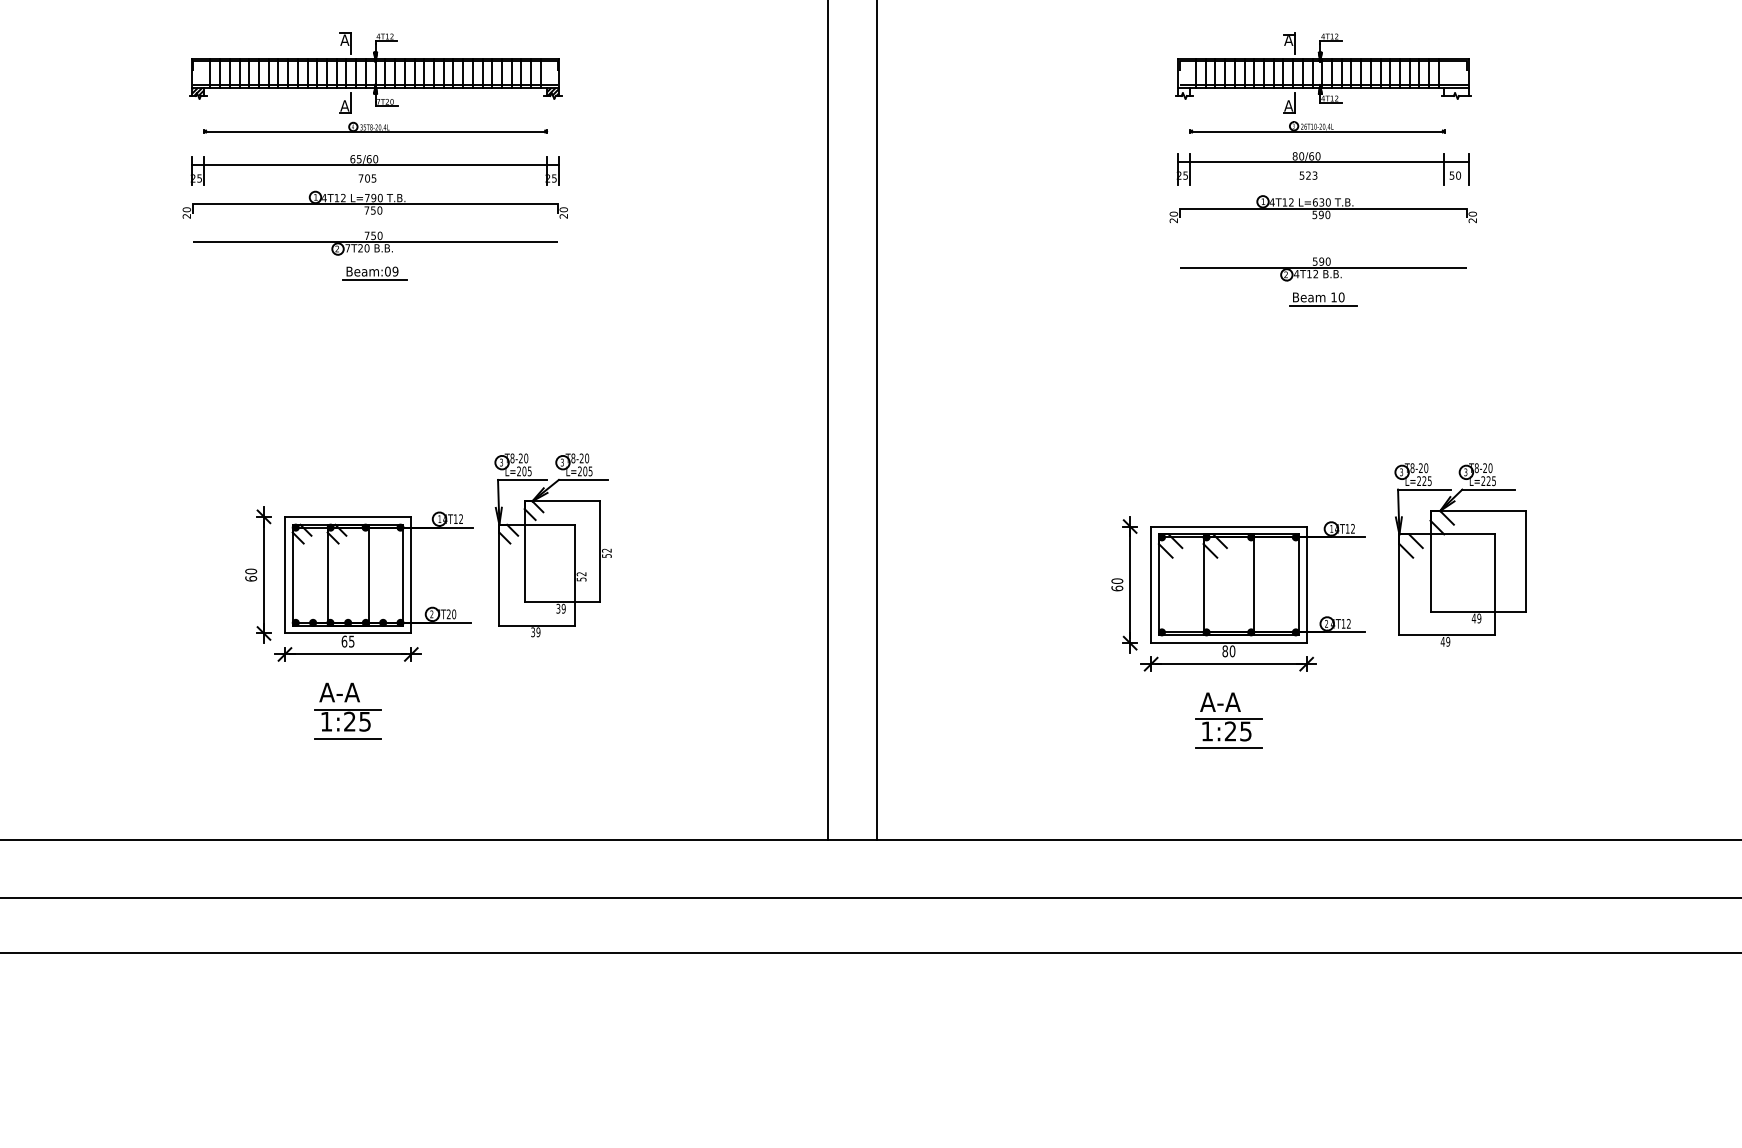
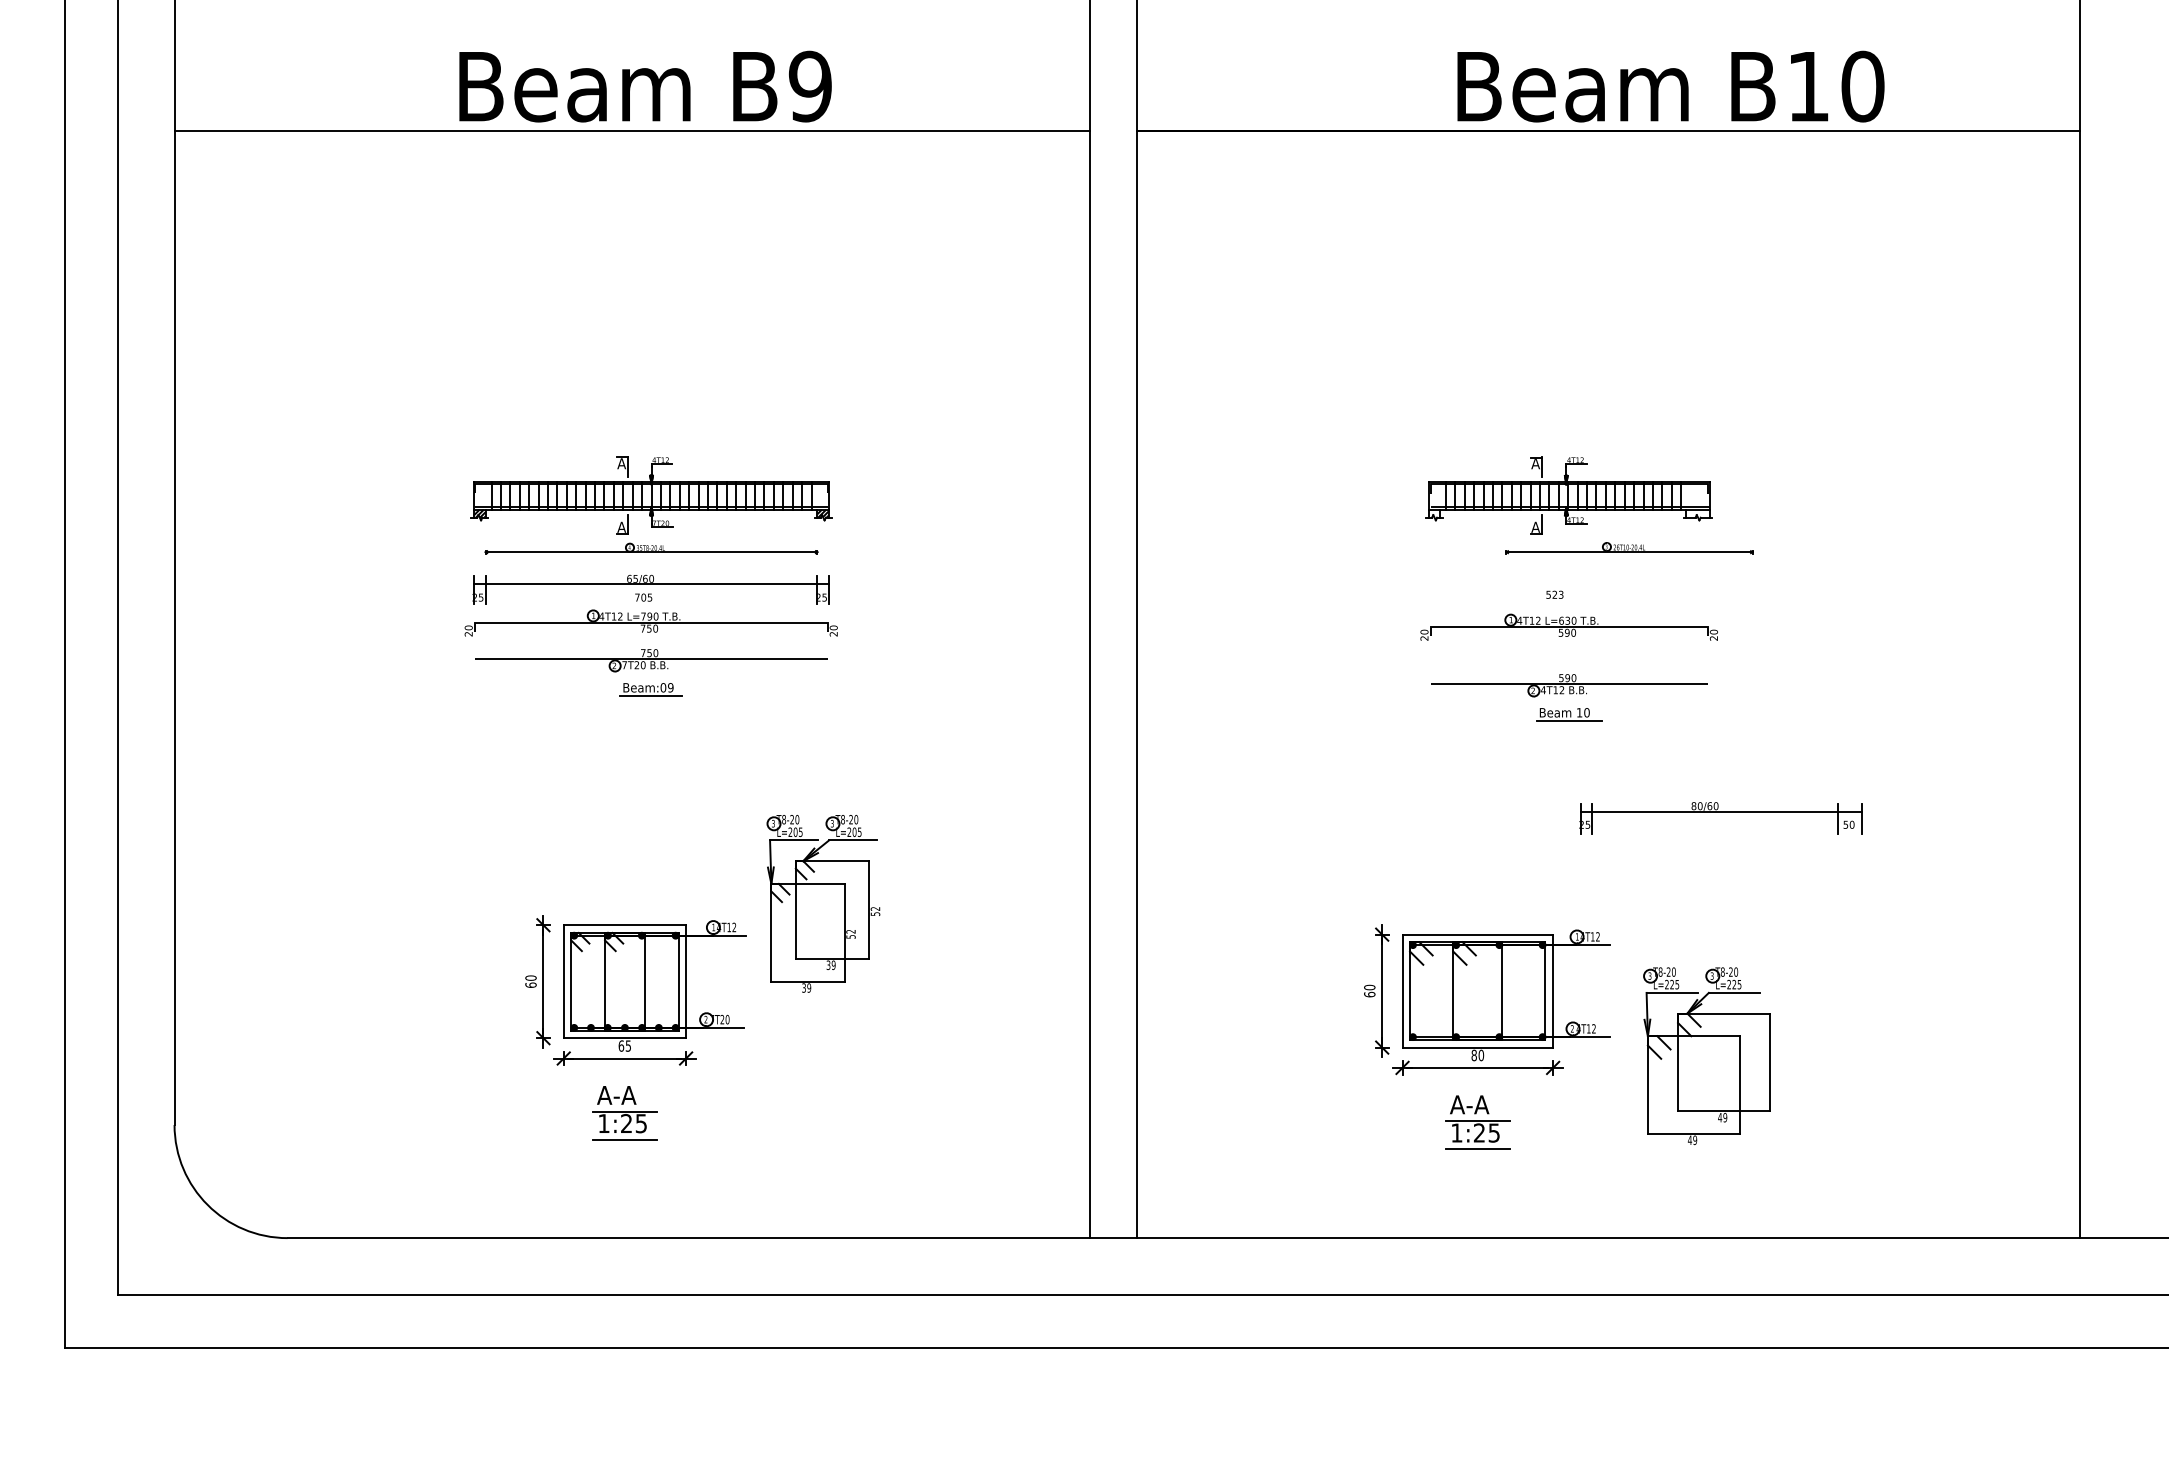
part: (1317, 127) -> (1629, 548), moved
part: (1322, 169) -> (1720, 818), moved
part: (553, 544) -> (823, 903), moved
part: (1459, 555) -> (1706, 1056), moved

